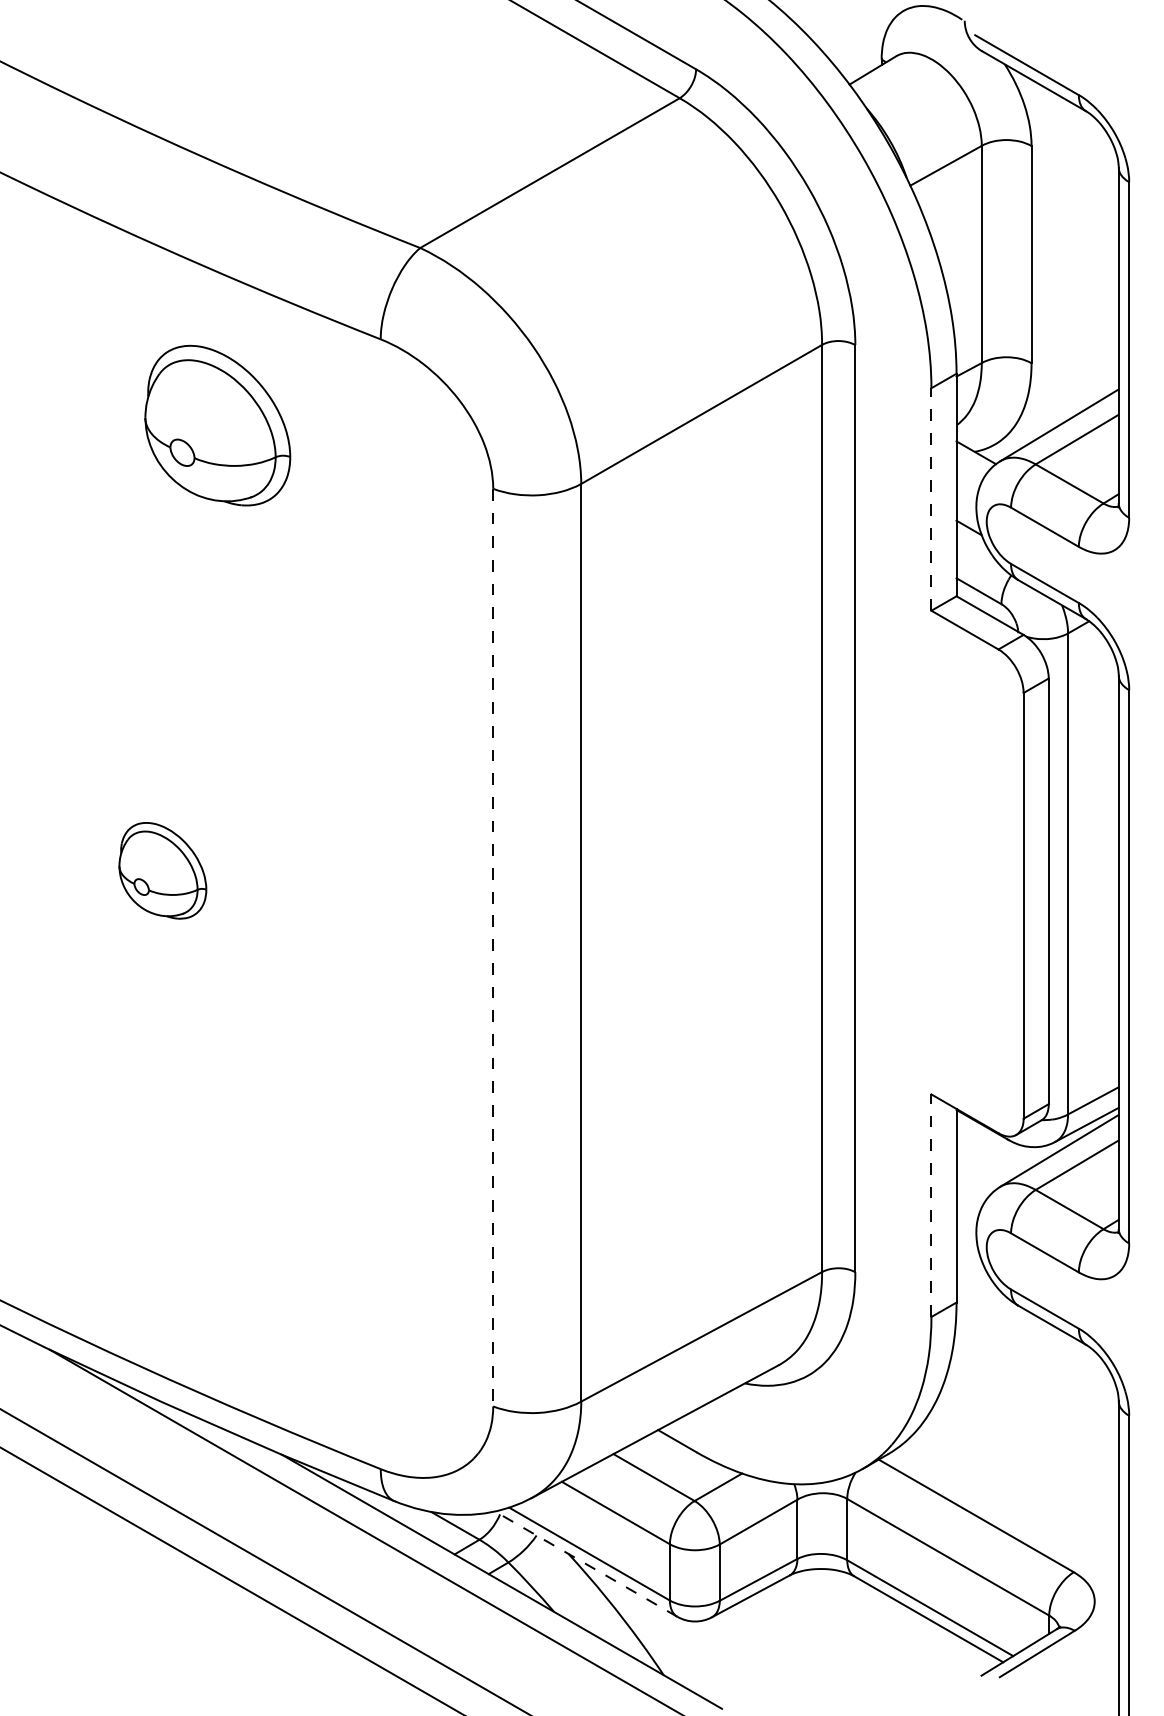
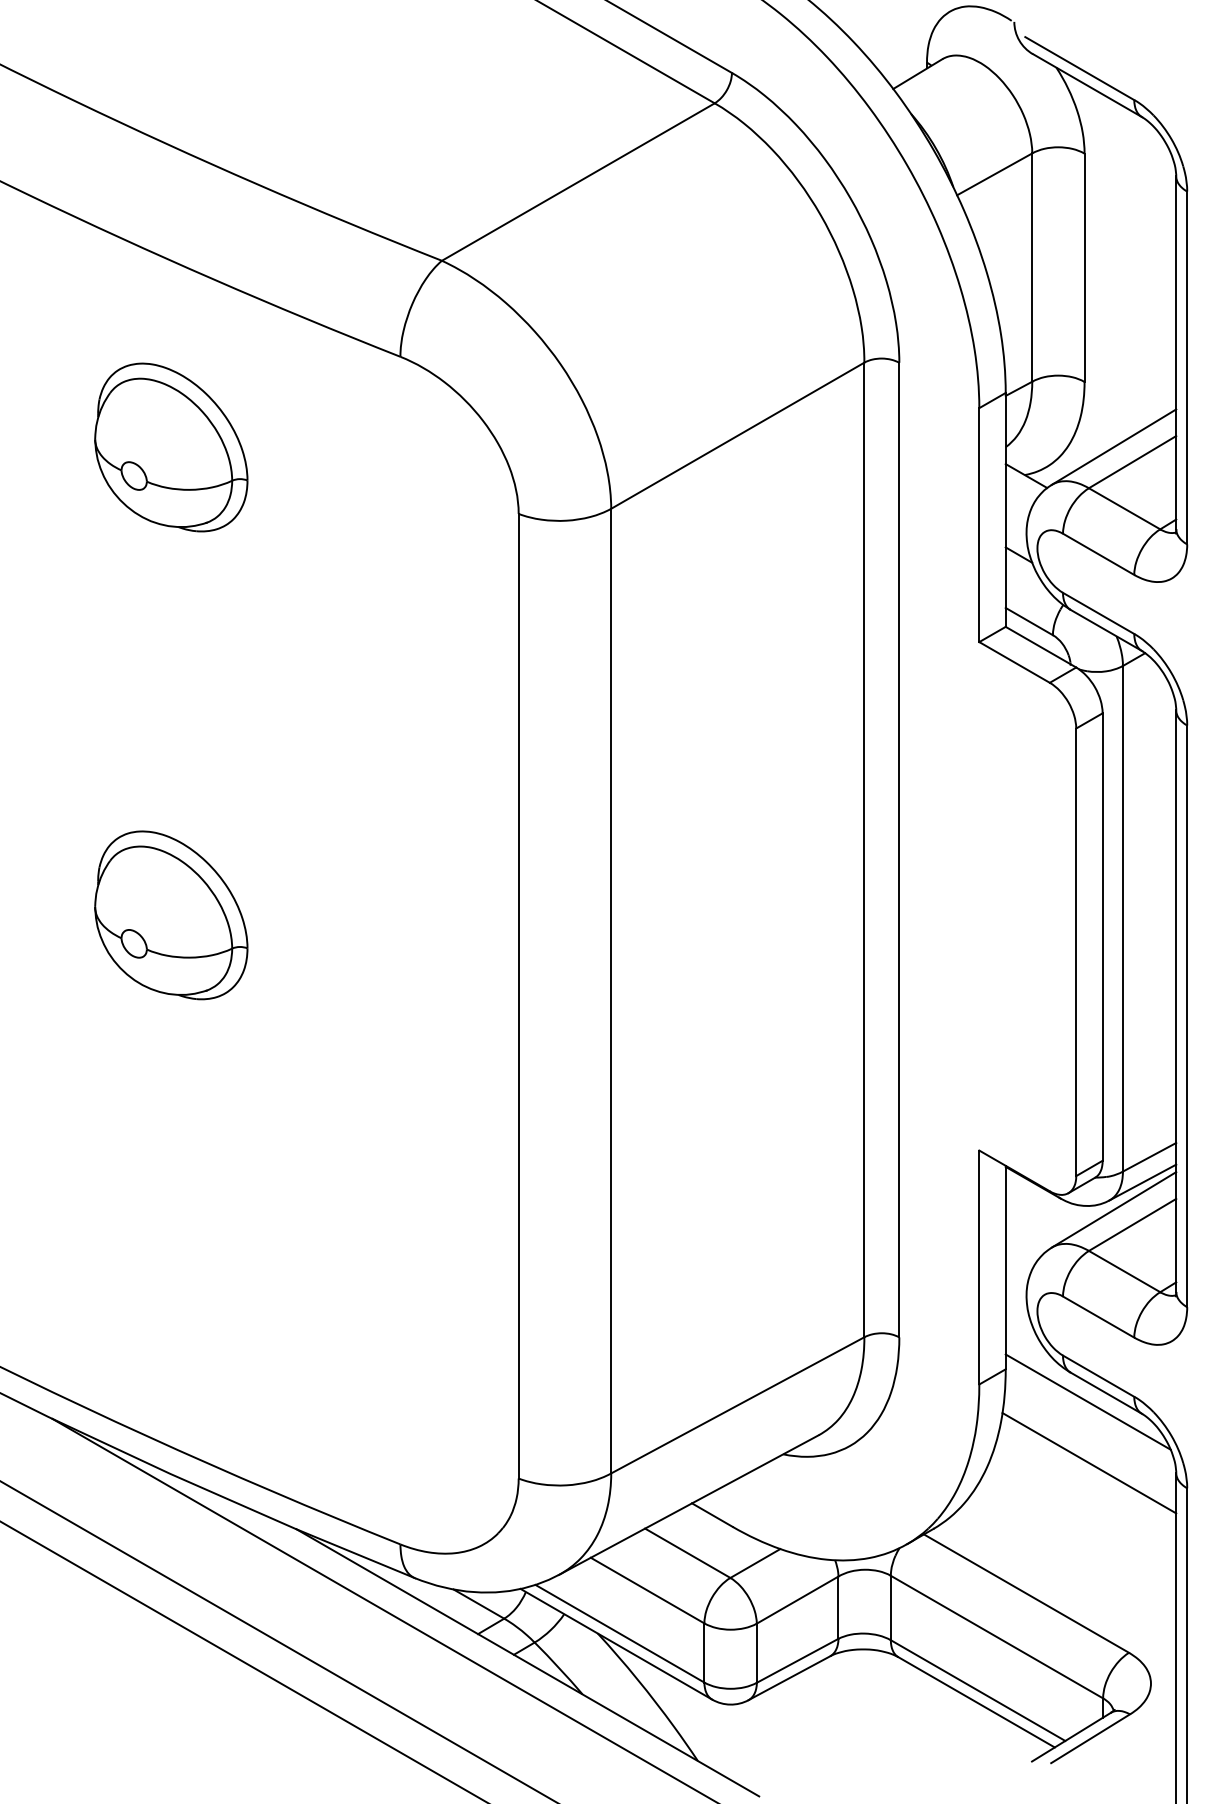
part: (217, 425) -> (171, 447), moved
line: (931, 498) -> (979, 524), dashed -> solid
part: (162, 870) -> (171, 915), size x1.67
line: (493, 947) -> (518, 996), dashed -> solid
line: (931, 1205) -> (979, 1267), dashed -> solid
line: (1034, 1333) -> (1087, 1401), added
line: (1035, 1391) -> (1088, 1462), added
line: (585, 1563) -> (615, 1643), dashed -> solid

